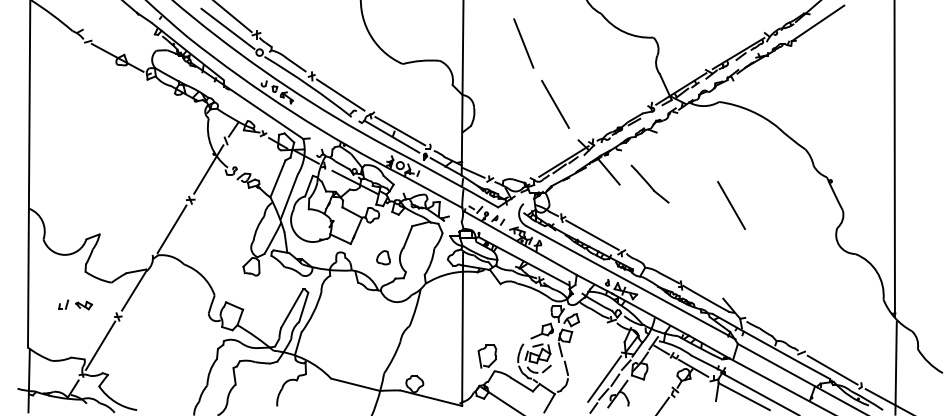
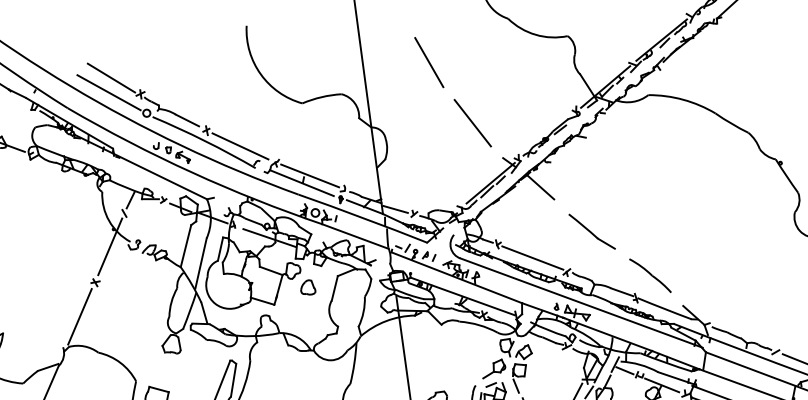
part: (649, 183) -> (591, 231), moved
line: (731, 204) -> (677, 203), removed
part: (383, 257) -> (307, 287), moved
part: (697, 266) -> (650, 275), added

